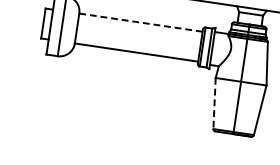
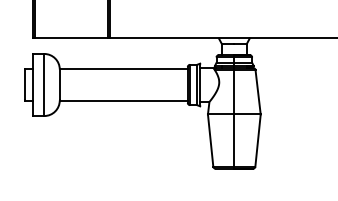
line: (140, 22) -> (123, 69), dashed -> solid
line: (214, 104) -> (210, 141), dashed -> solid

